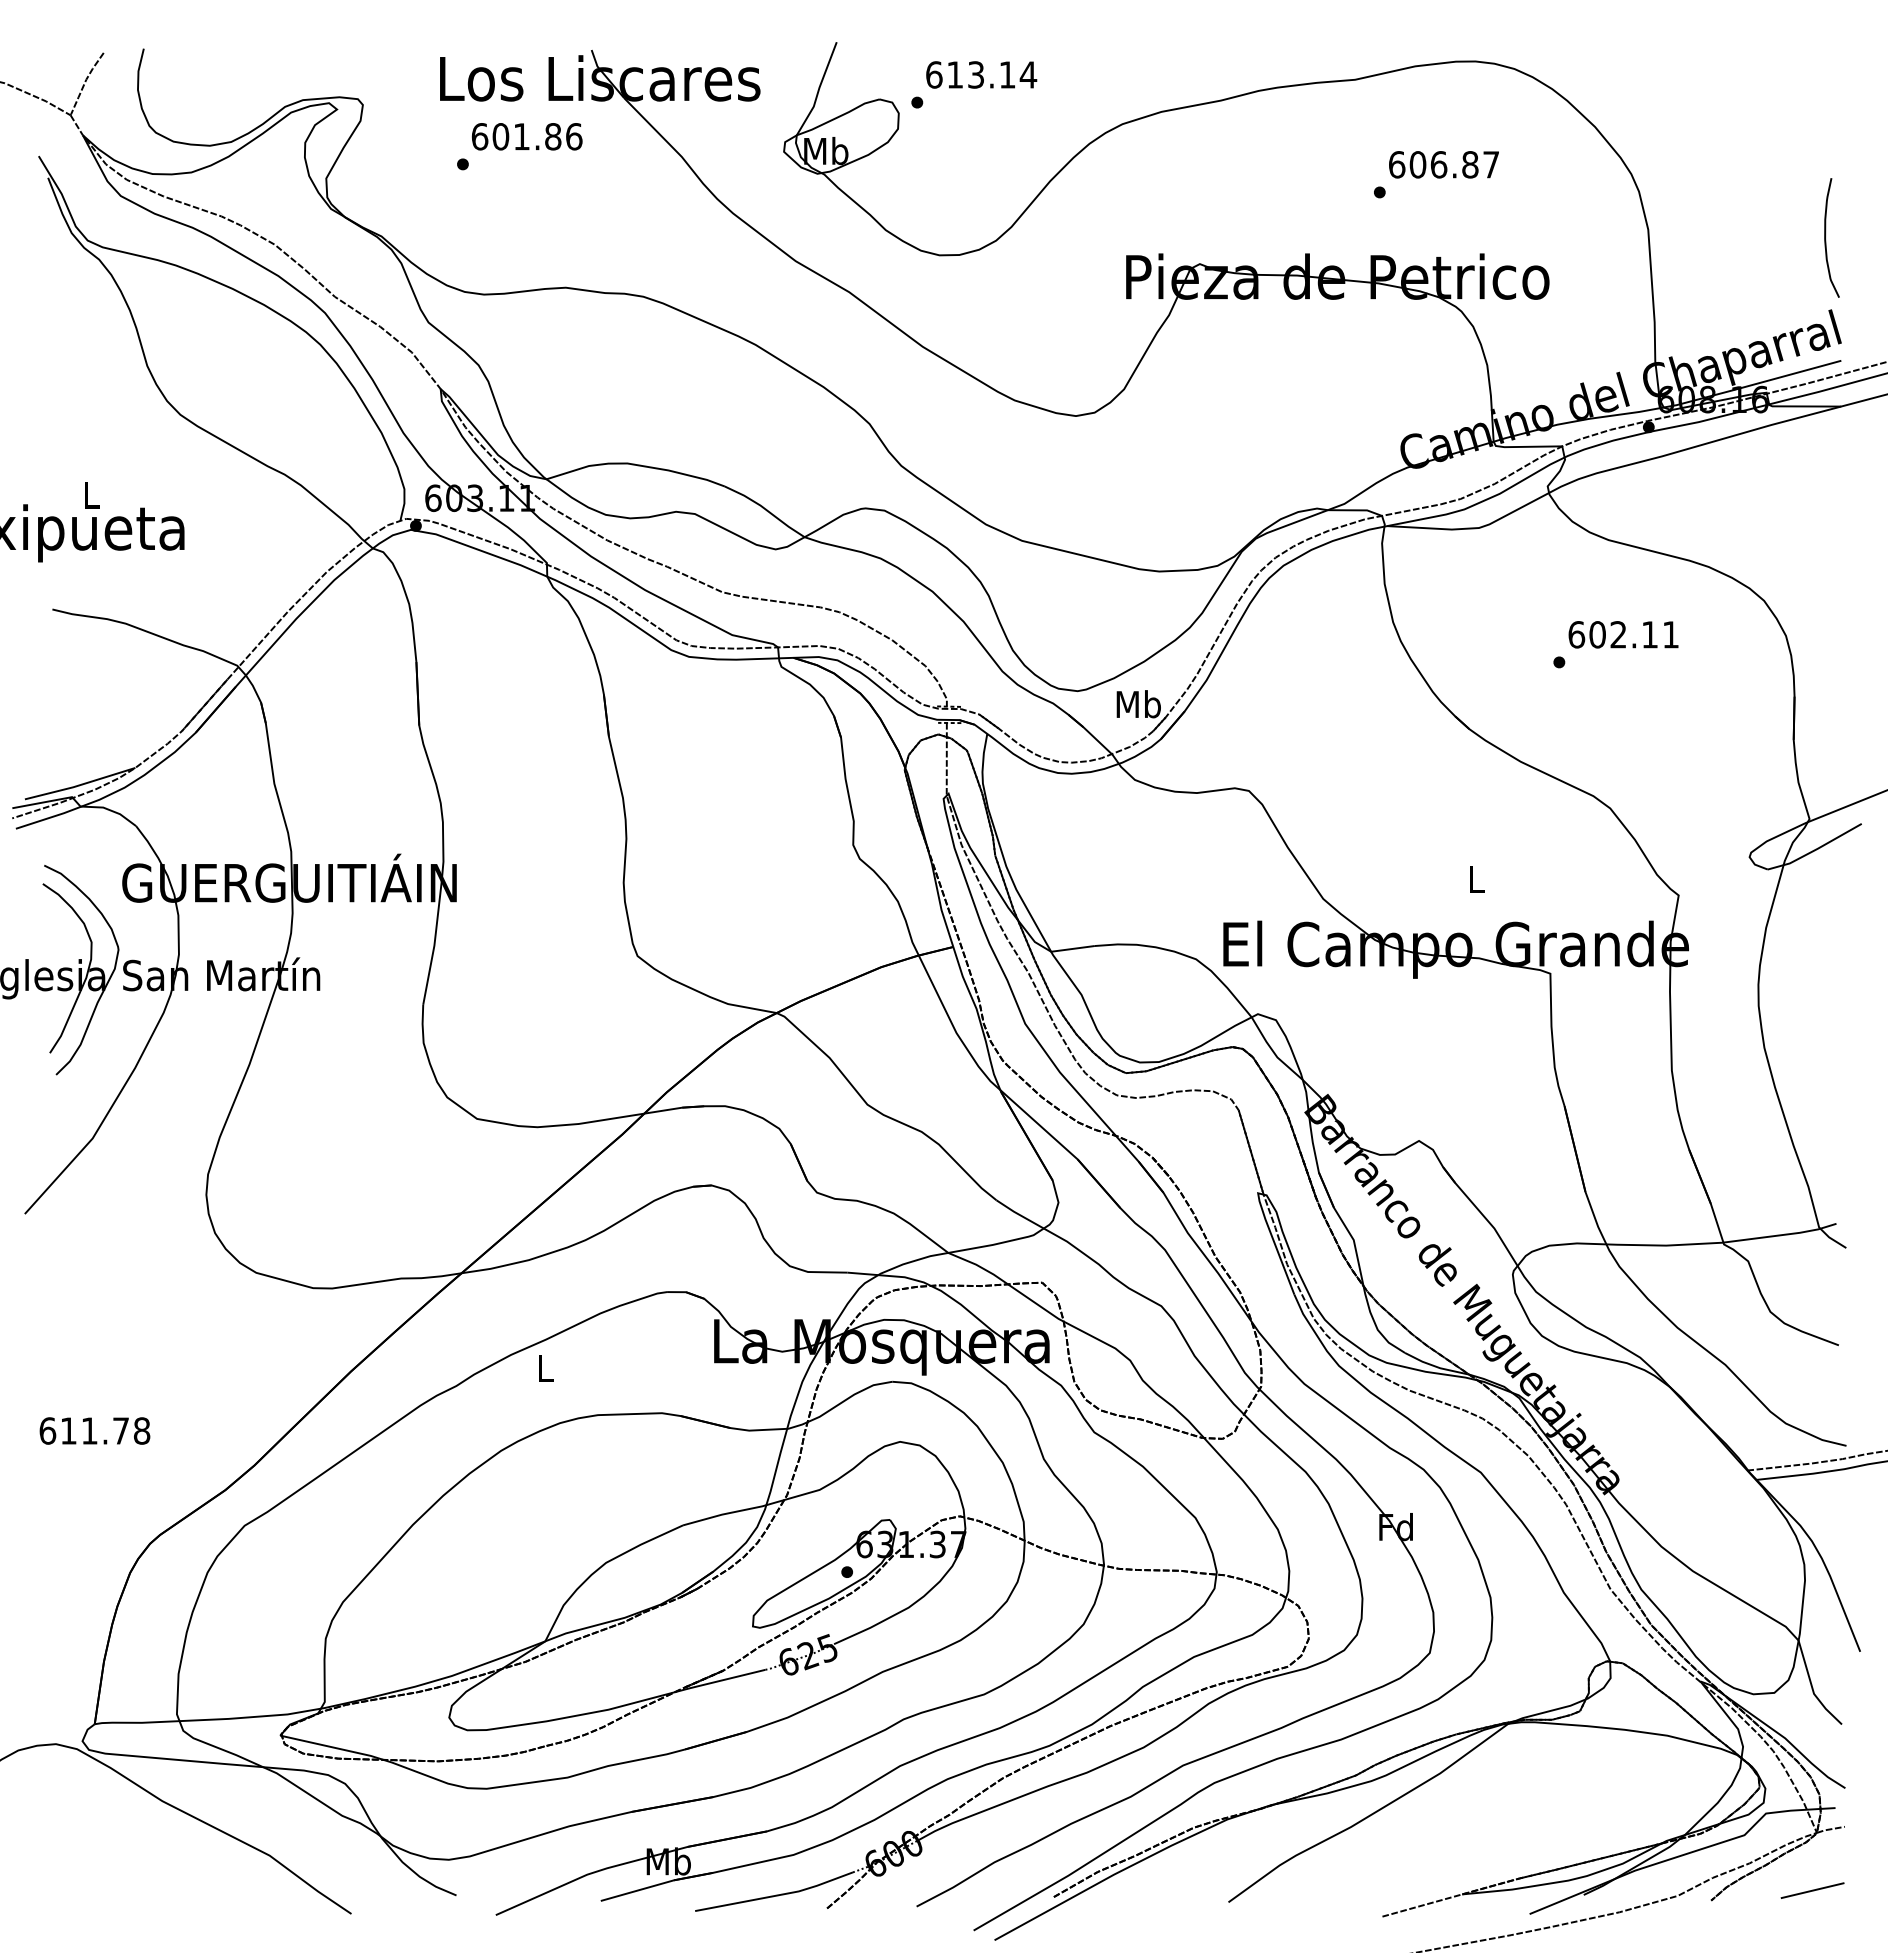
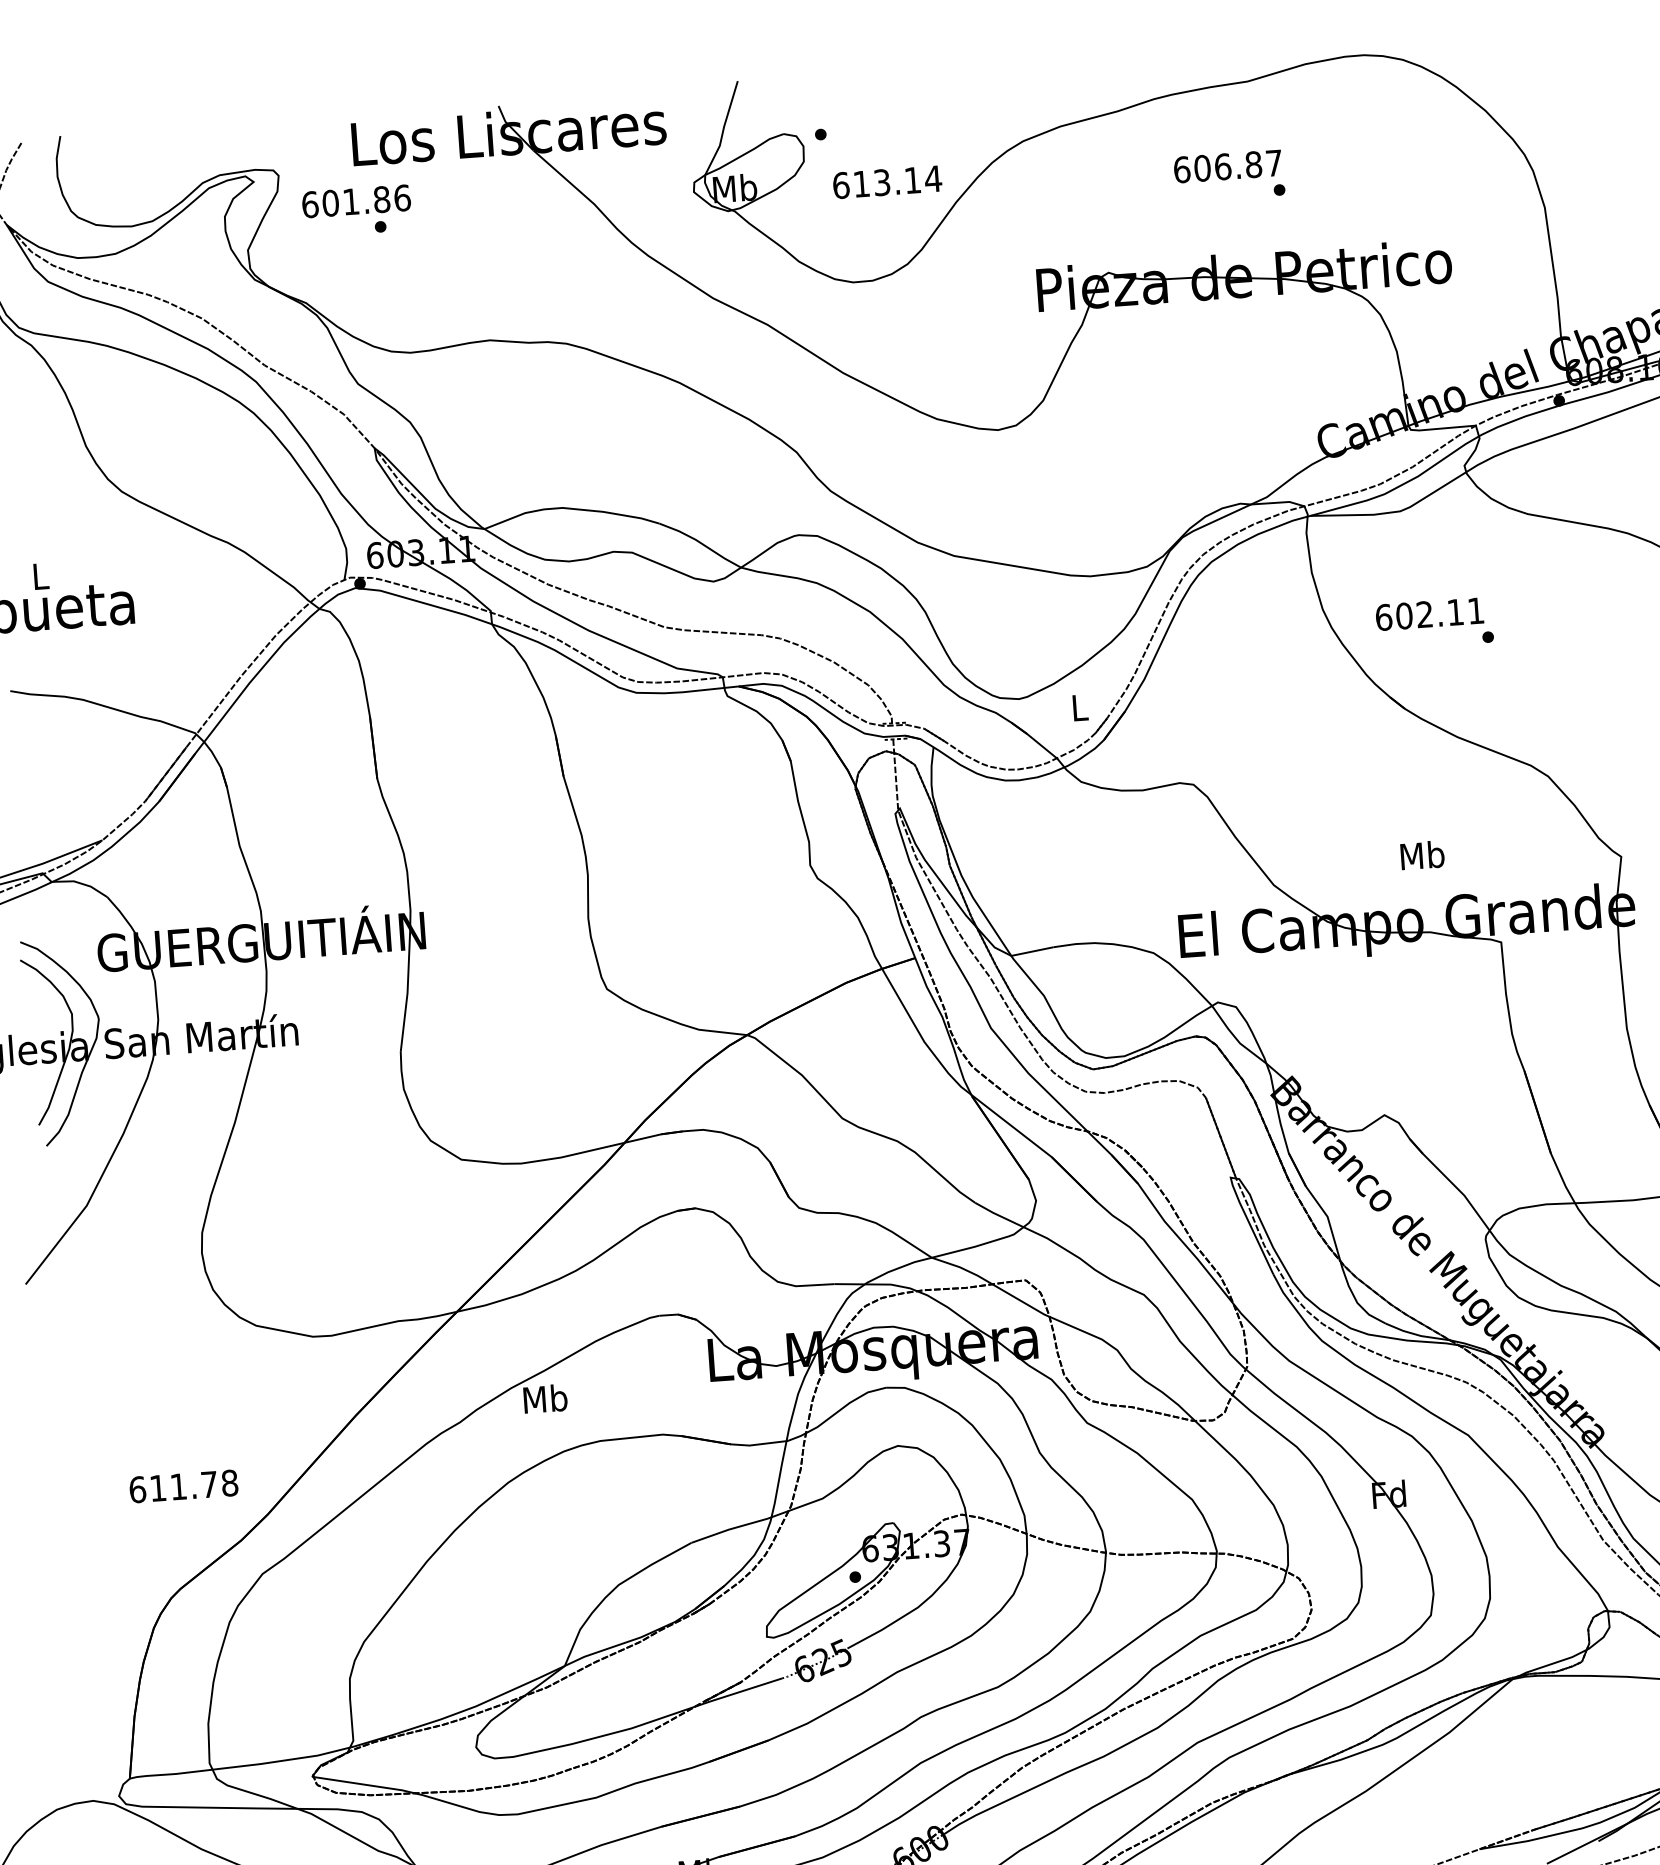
text: (981, 74) -> (887, 181), moved
text: (526, 136) -> (355, 201), moved
text: (1443, 164) -> (1227, 166), moved
text: (1623, 634) -> (1429, 613), moved
text: (1138, 704) -> (1079, 707), Mb -> L
text: (1476, 879) -> (1422, 855), L -> Mb
text: (545, 1368) -> (545, 1399), L -> Mb
text: (94, 1430) -> (183, 1486), moved

